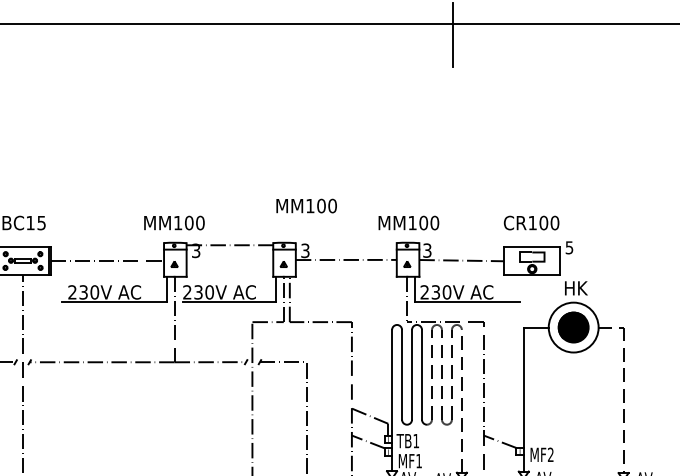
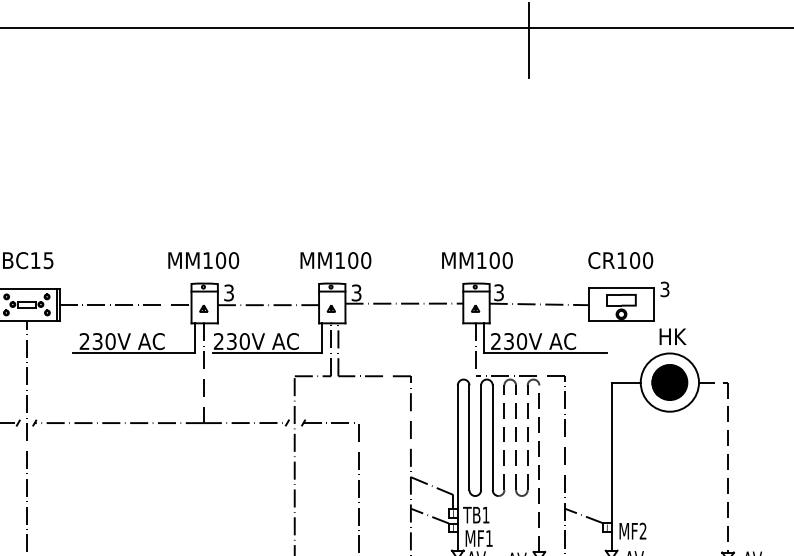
text: (306, 205) -> (335, 259), moved
line: (229, 245) -> (267, 305), moved
text: (569, 247) -> (664, 289), 5 -> 3

